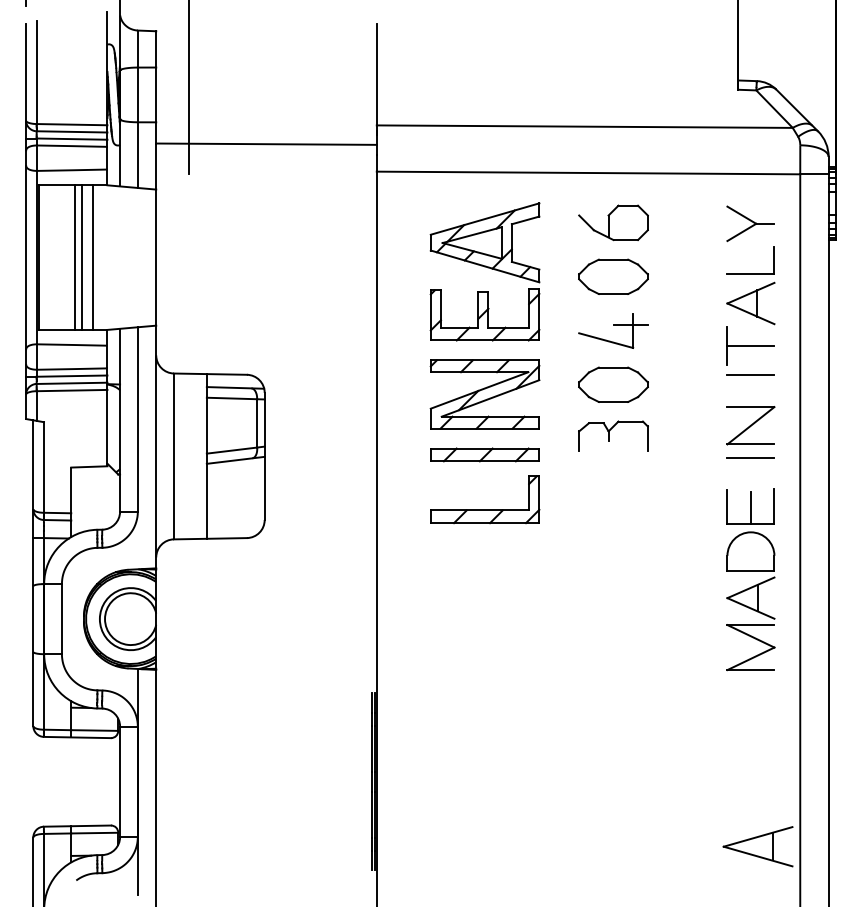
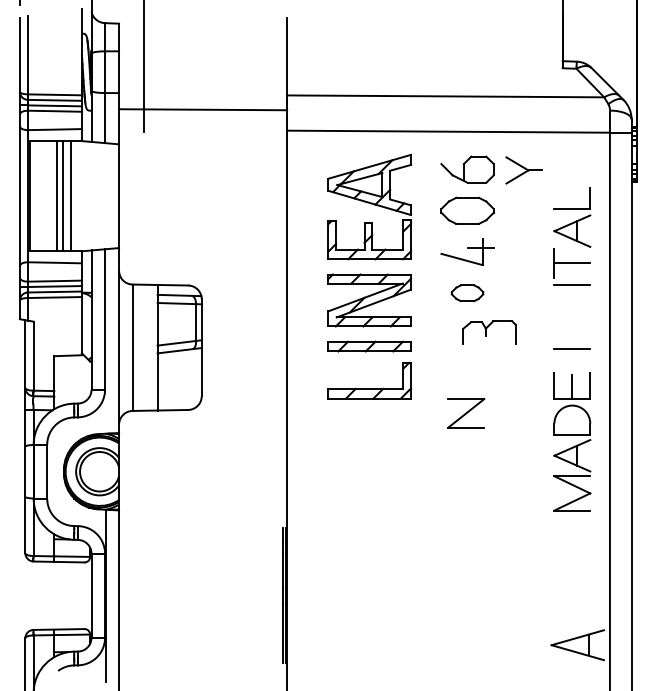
part: (749, 223) -> (523, 170), moved
part: (613, 385) -> (467, 293), size x0.6
part: (751, 425) -> (466, 413), moved
part: (613, 436) -> (489, 332), moved

